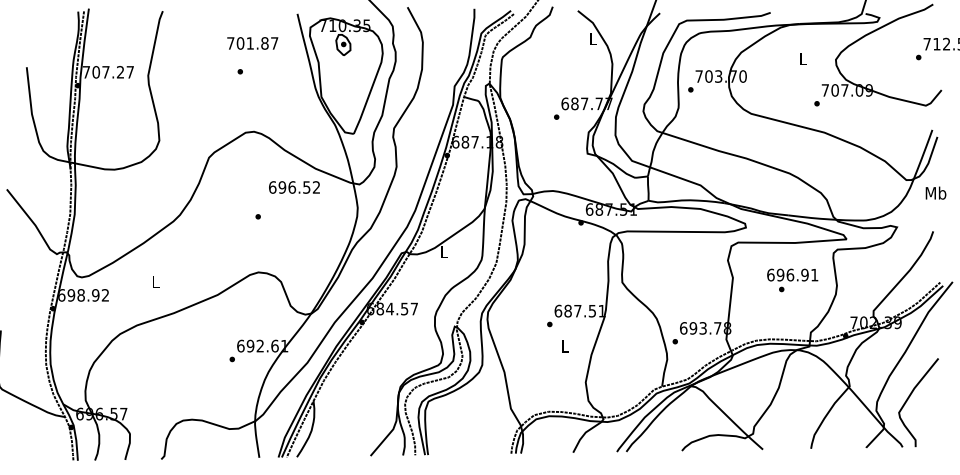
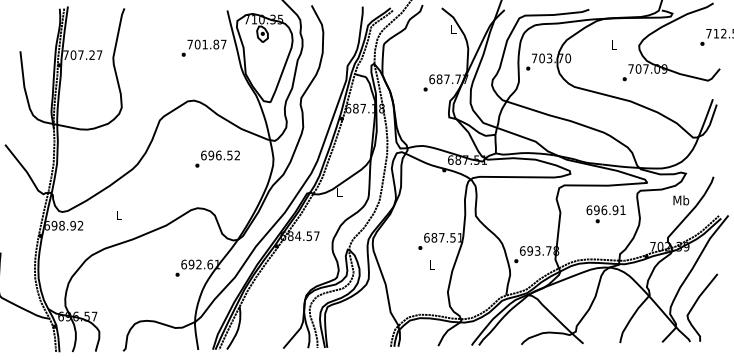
text: (252, 43) -> (206, 44), moved
text: (294, 187) -> (220, 155), moved
text: (935, 192) -> (680, 199), moved

